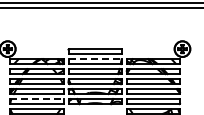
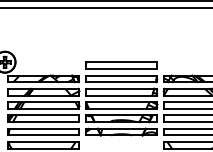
line: (95, 59) -> (122, 76), dashed -> solid
line: (36, 99) -> (43, 129), dashed -> solid

